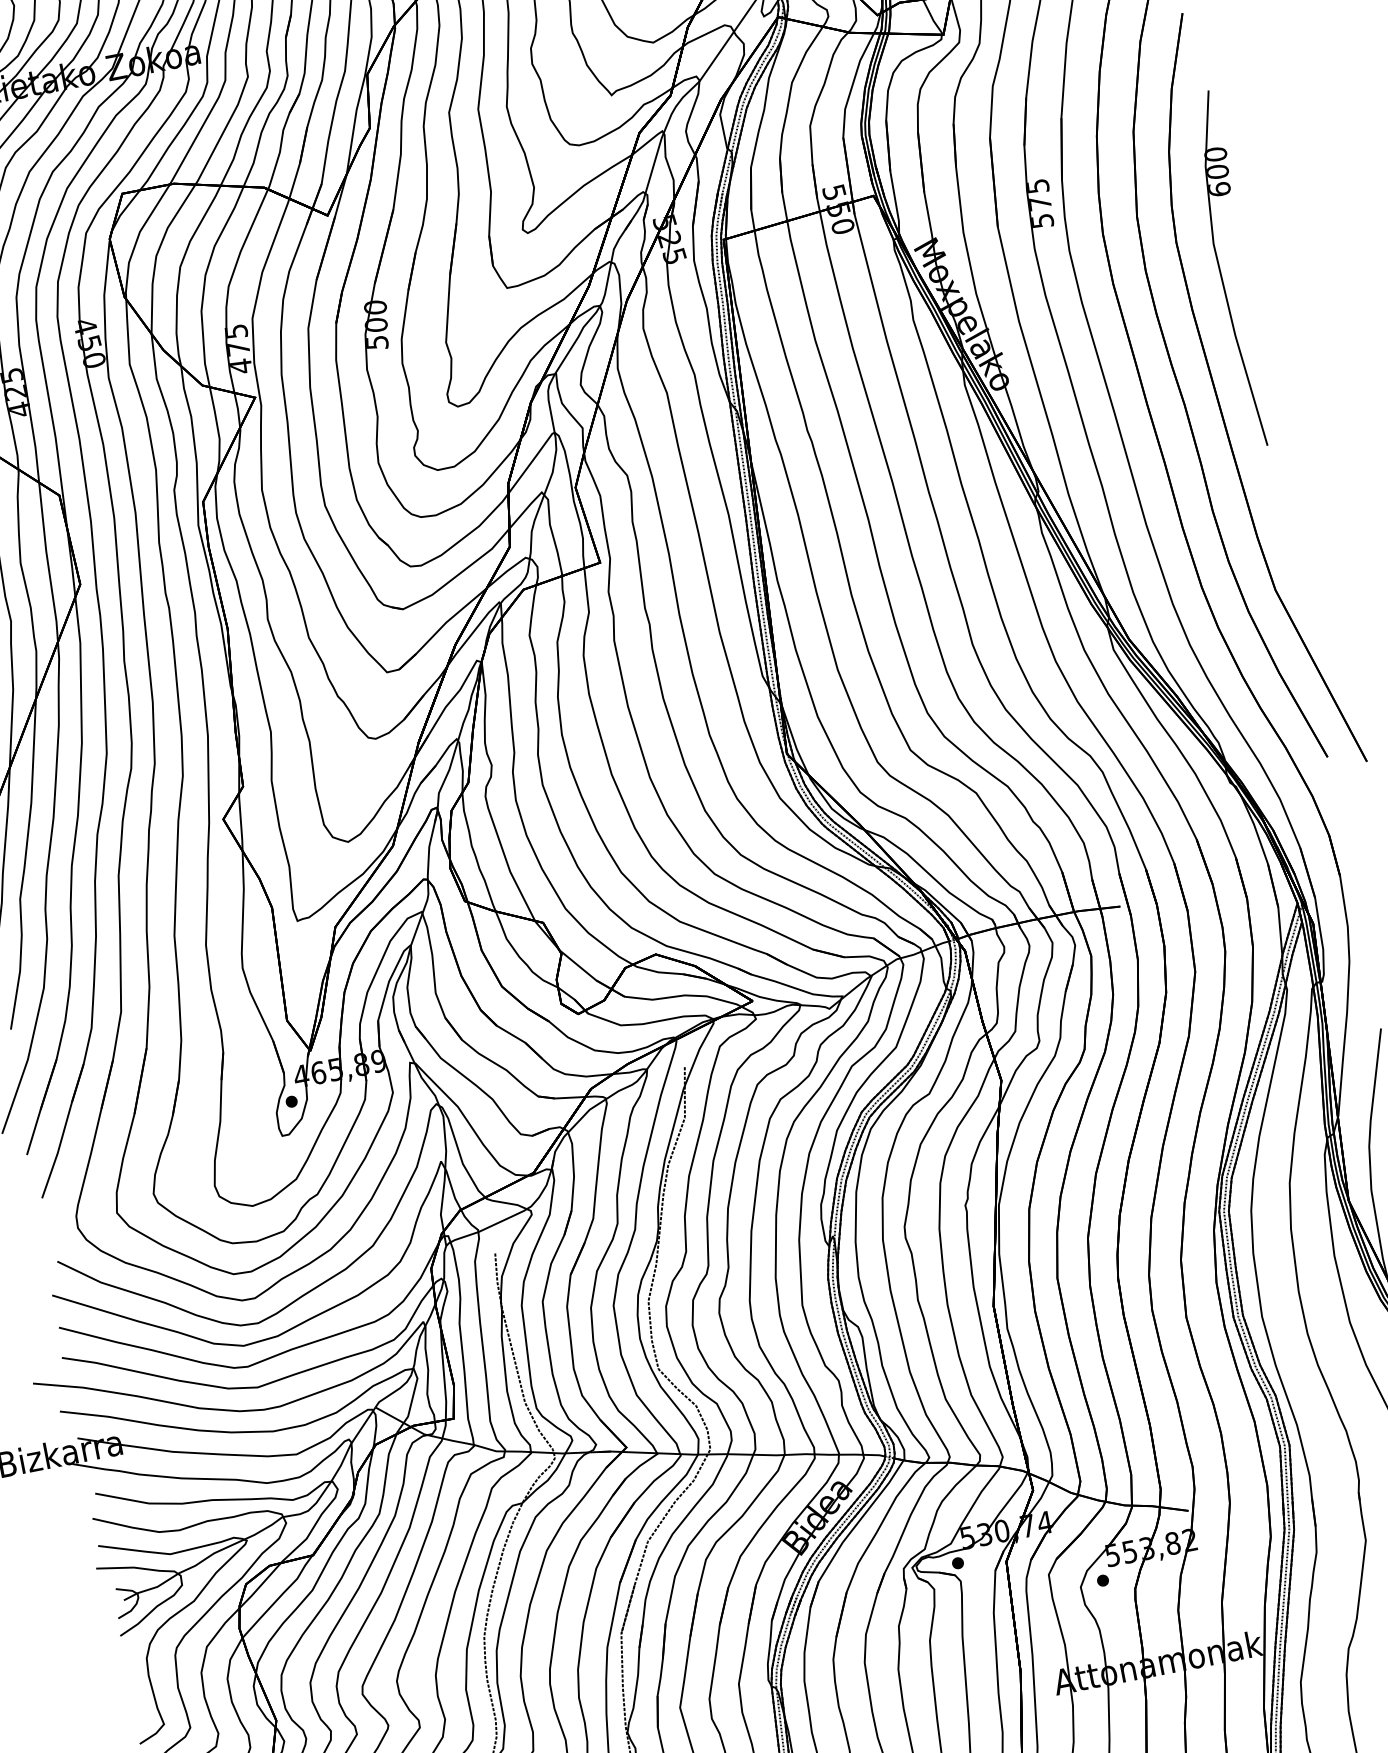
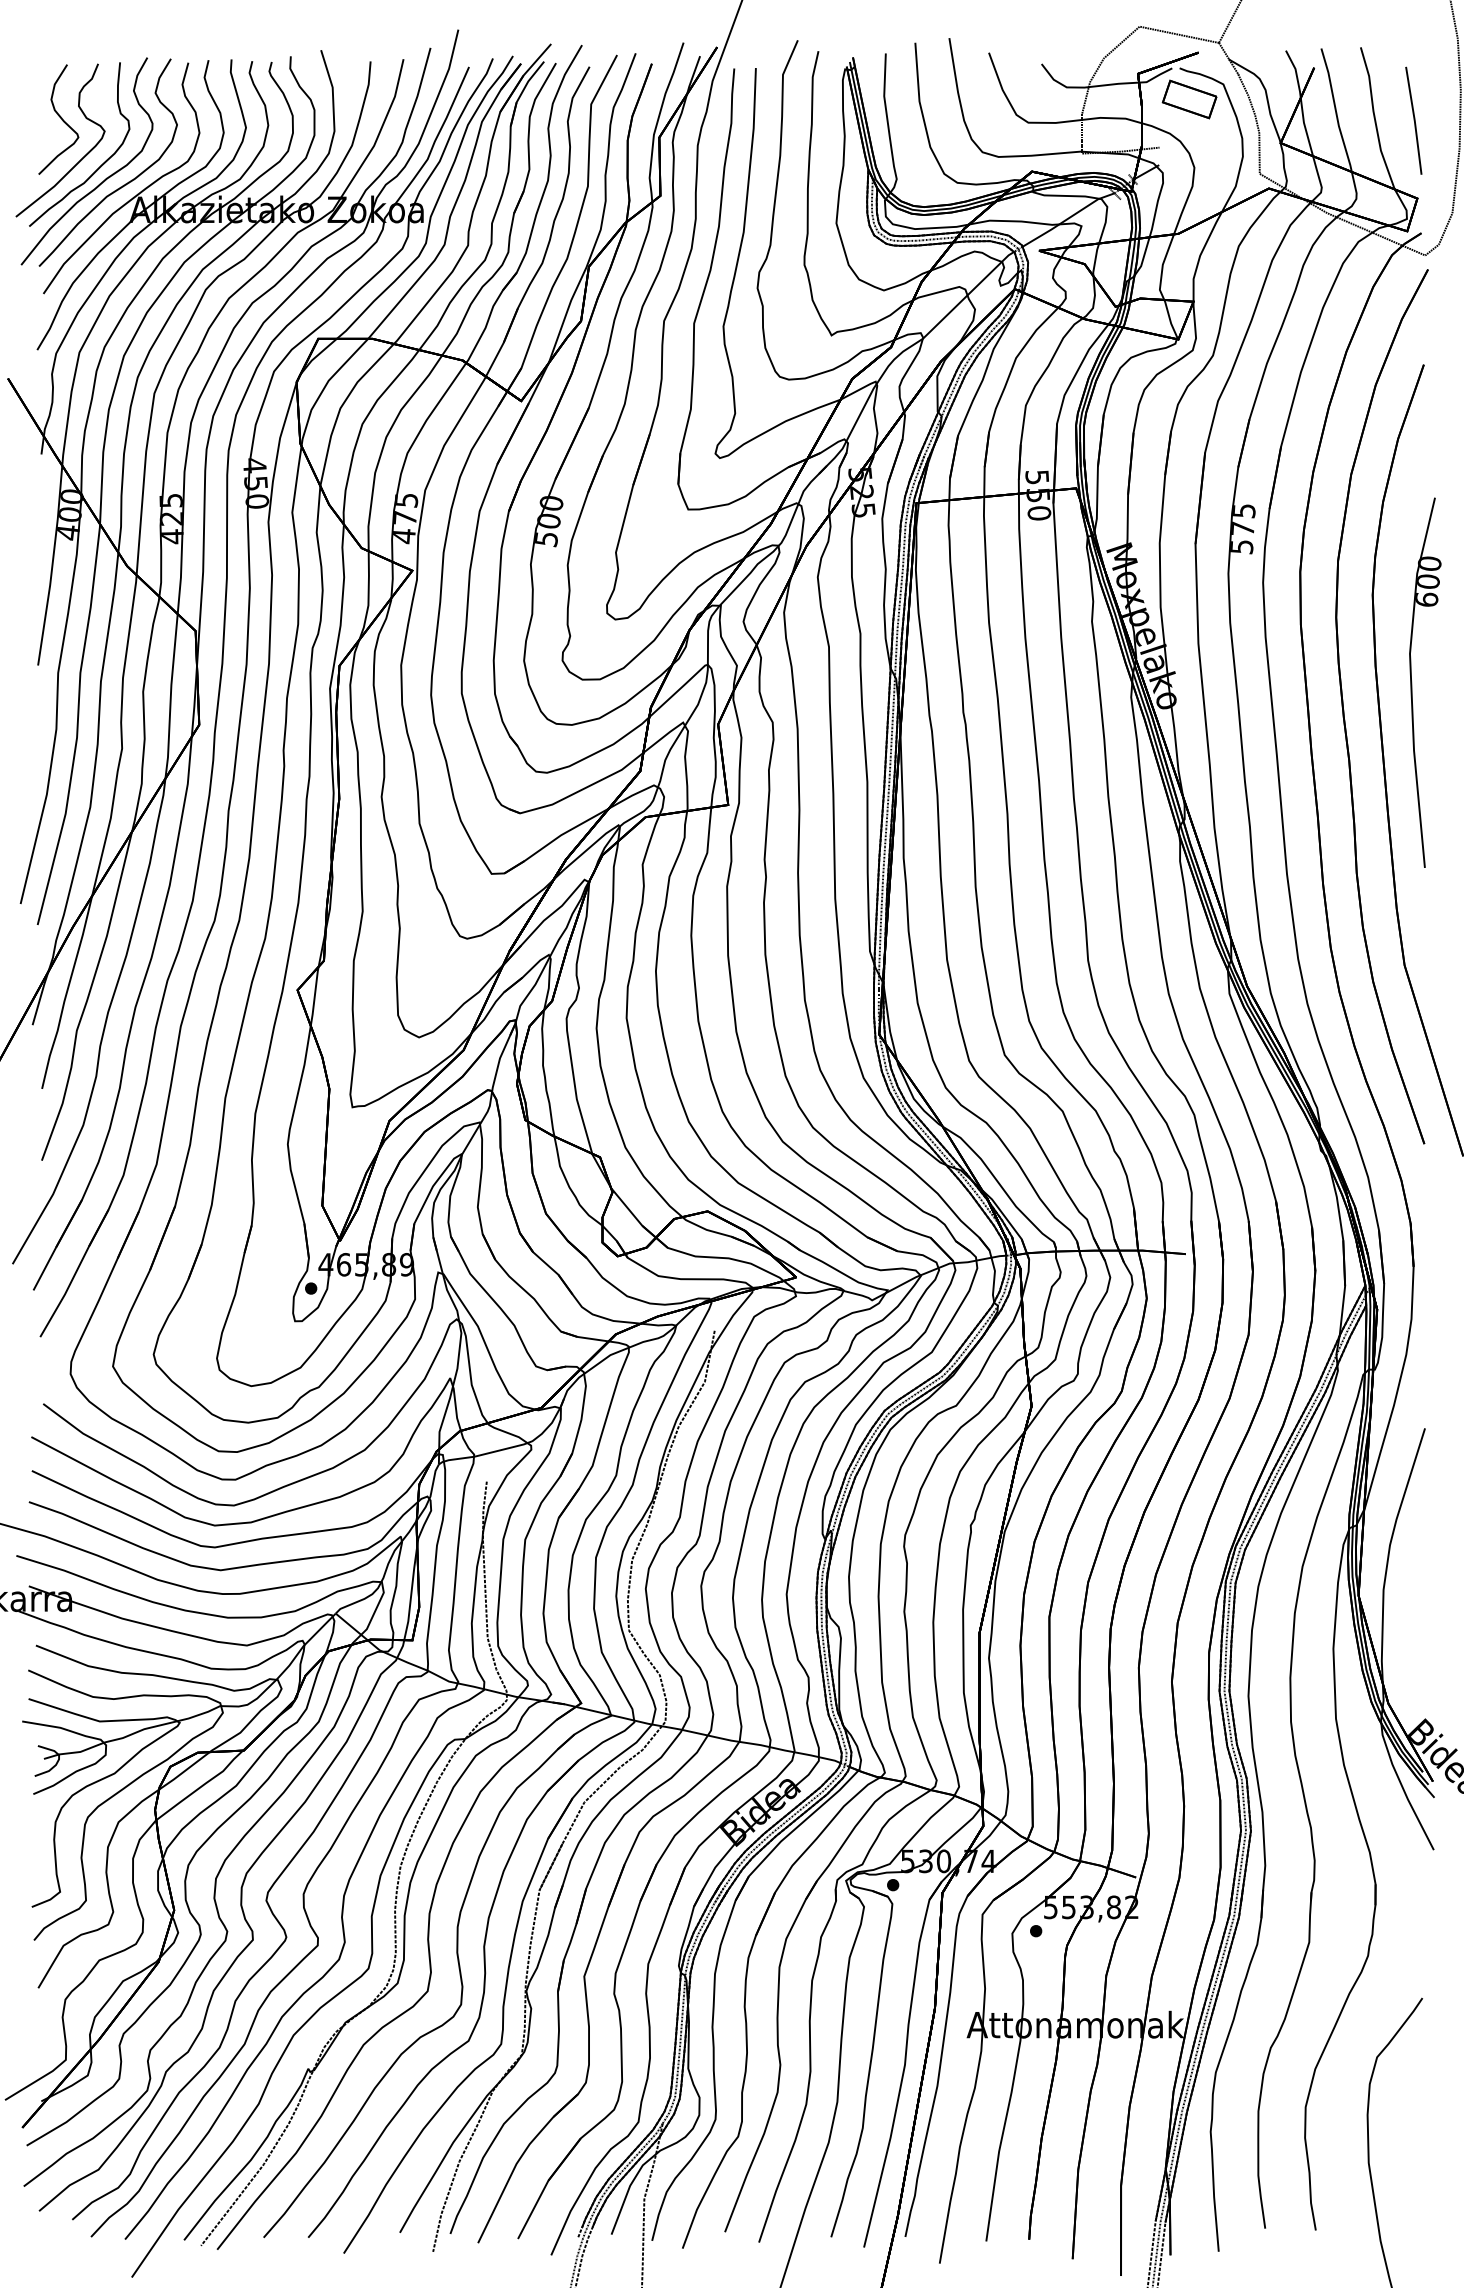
part: (1221, 271) -> (1412, 682), moved

